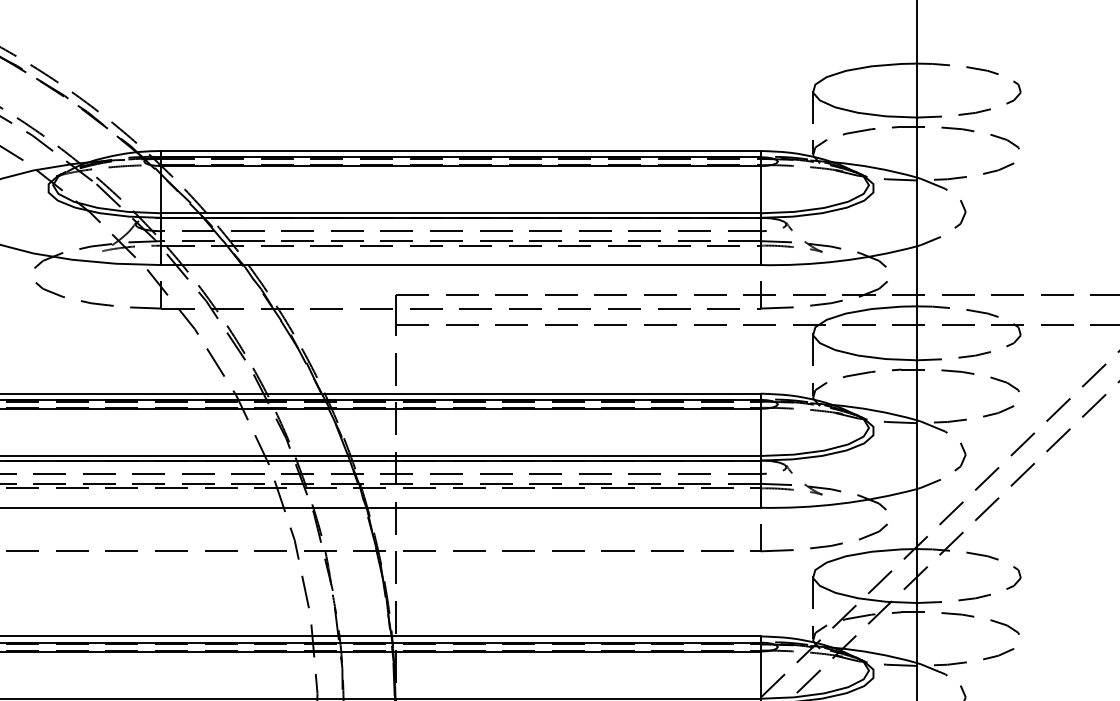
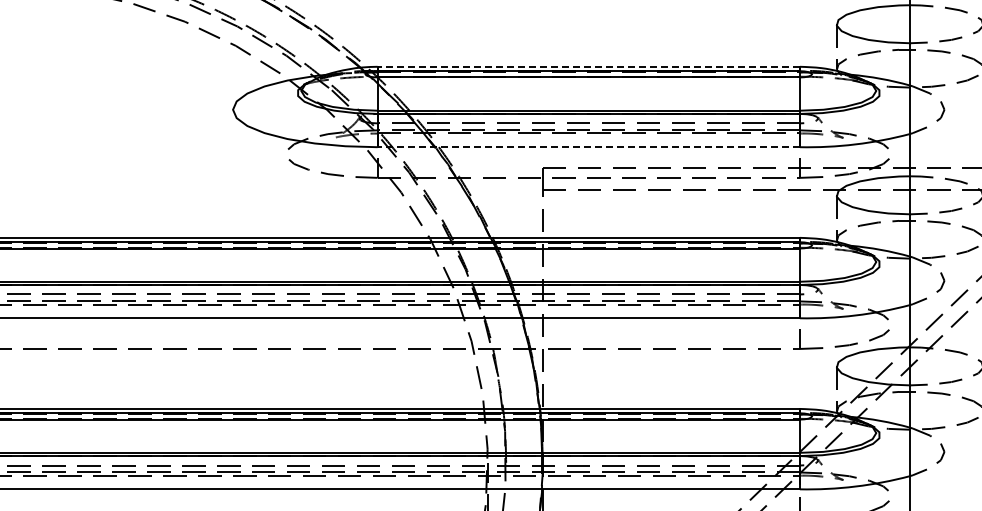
line: (460, 150) -> (588, 66), solid -> dashed
line: (460, 265) -> (588, 147), solid -> dashed

